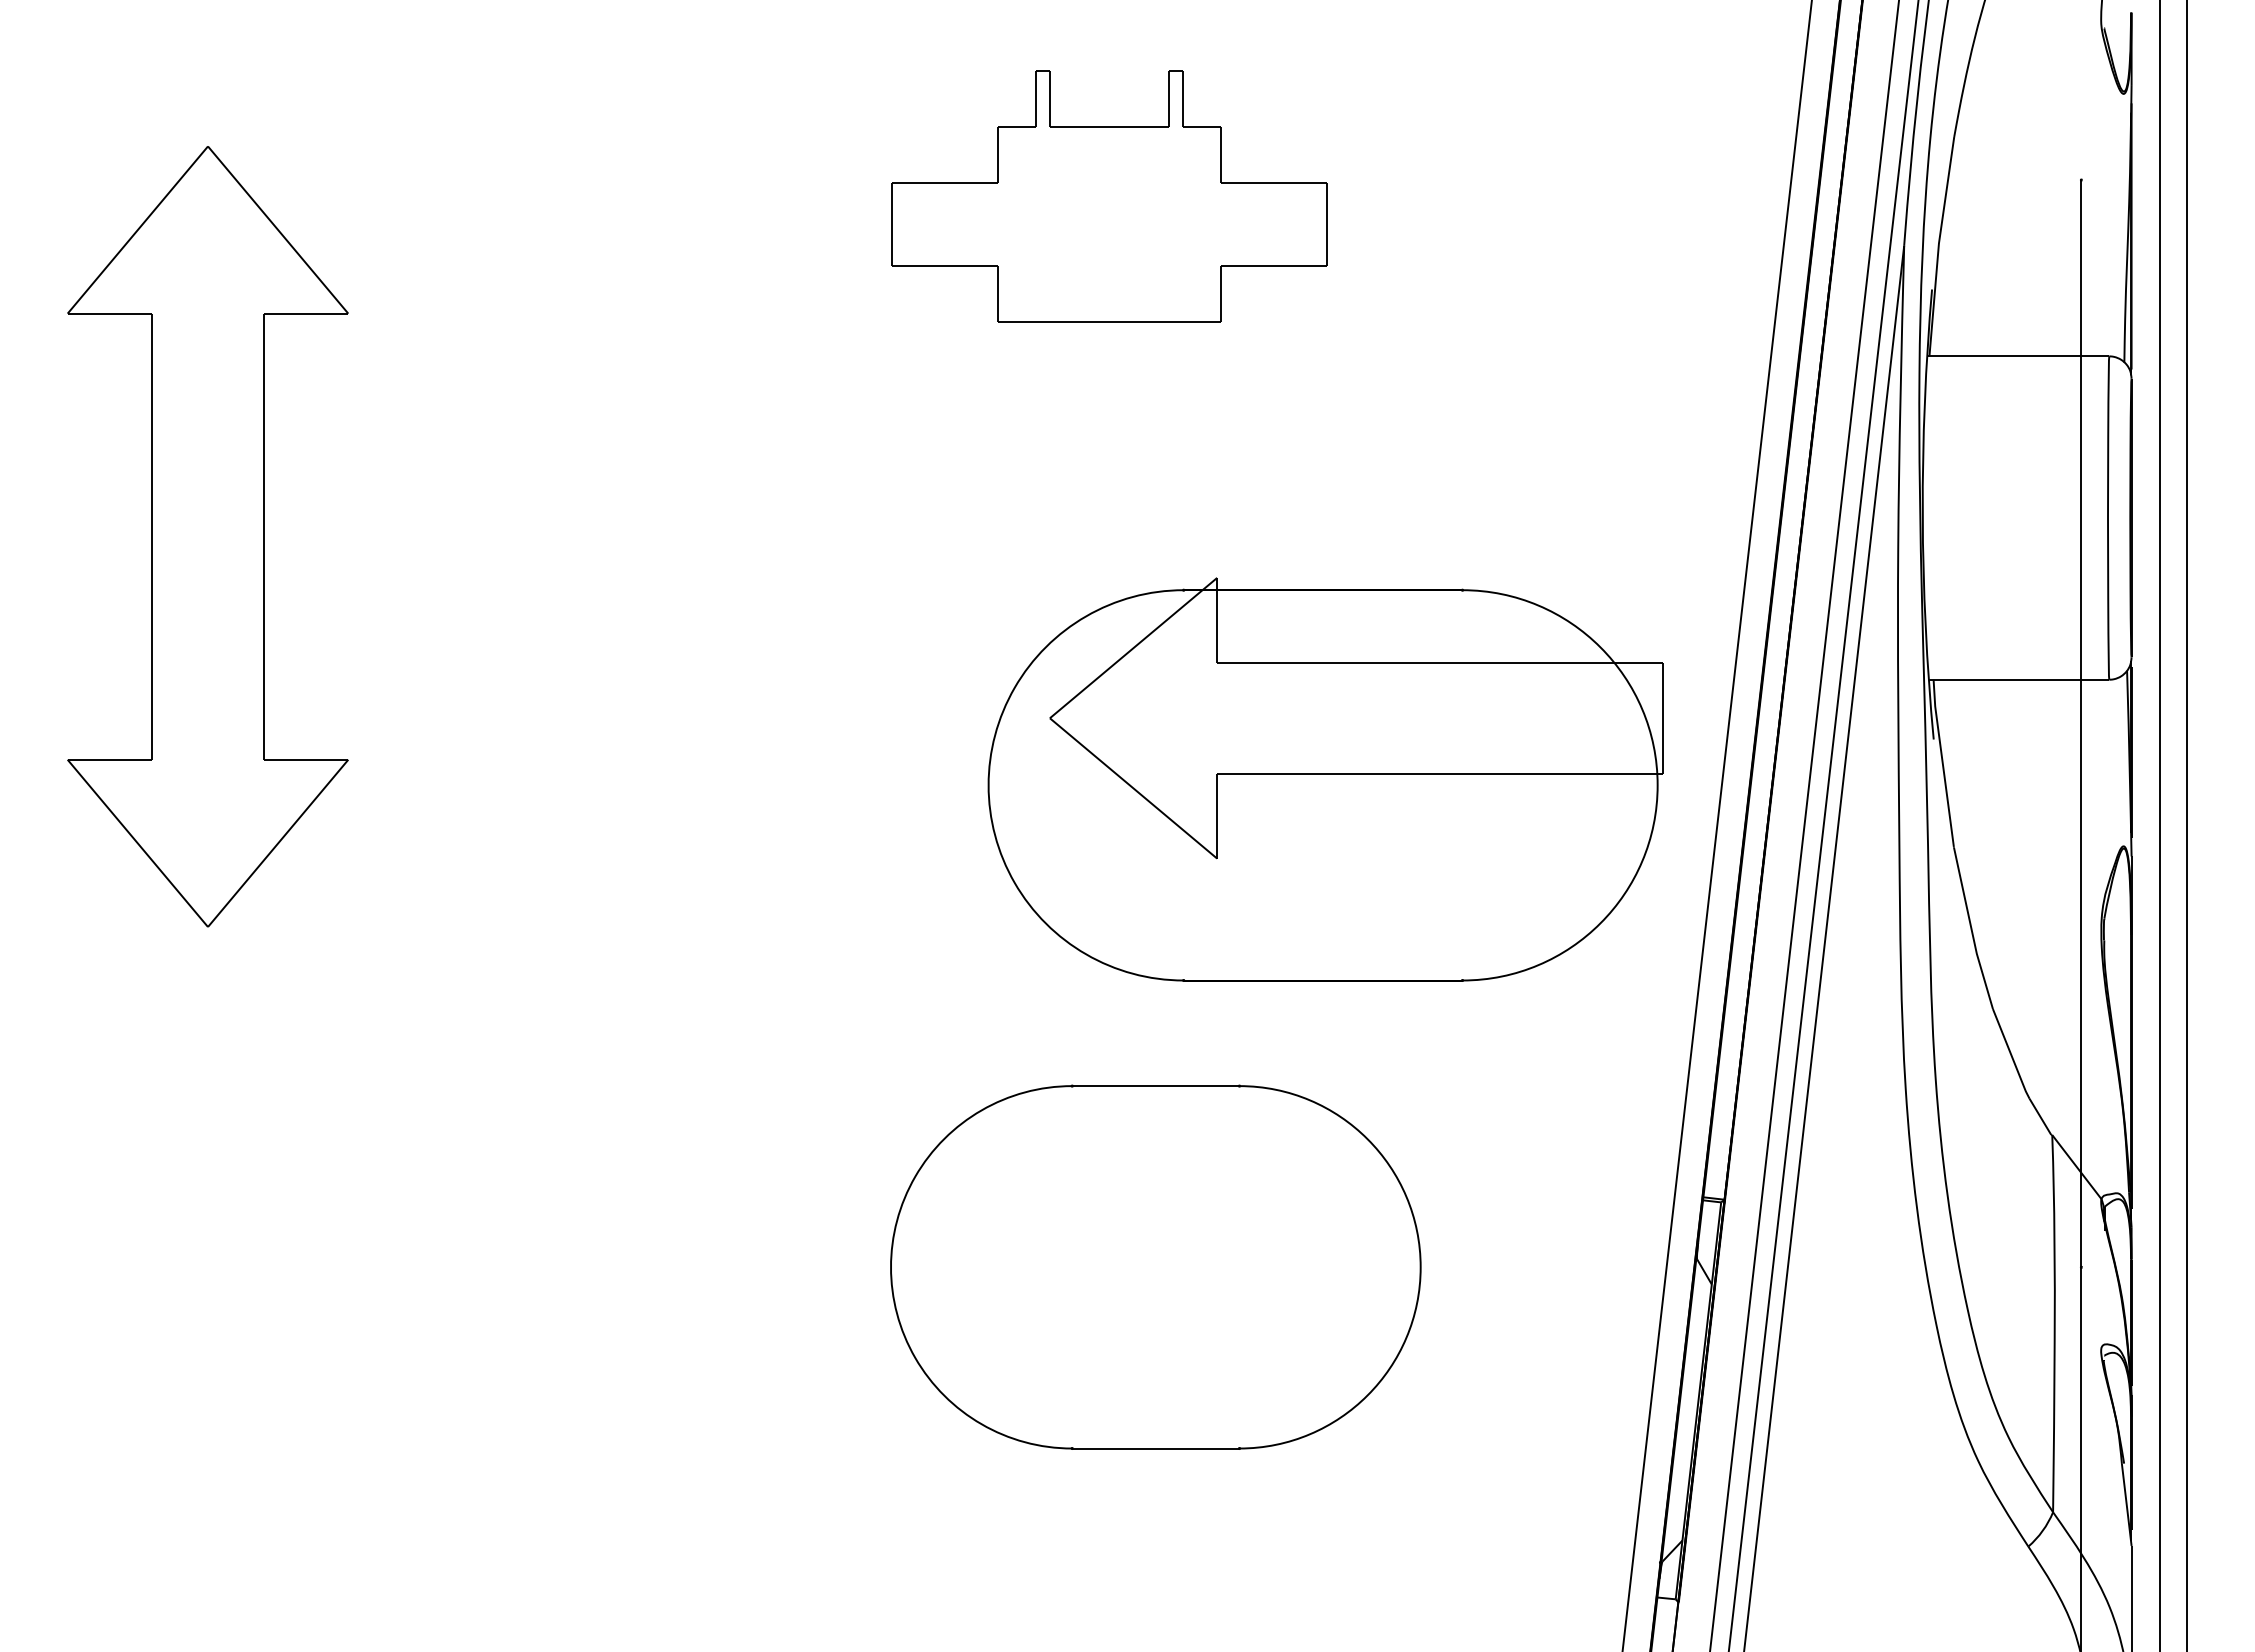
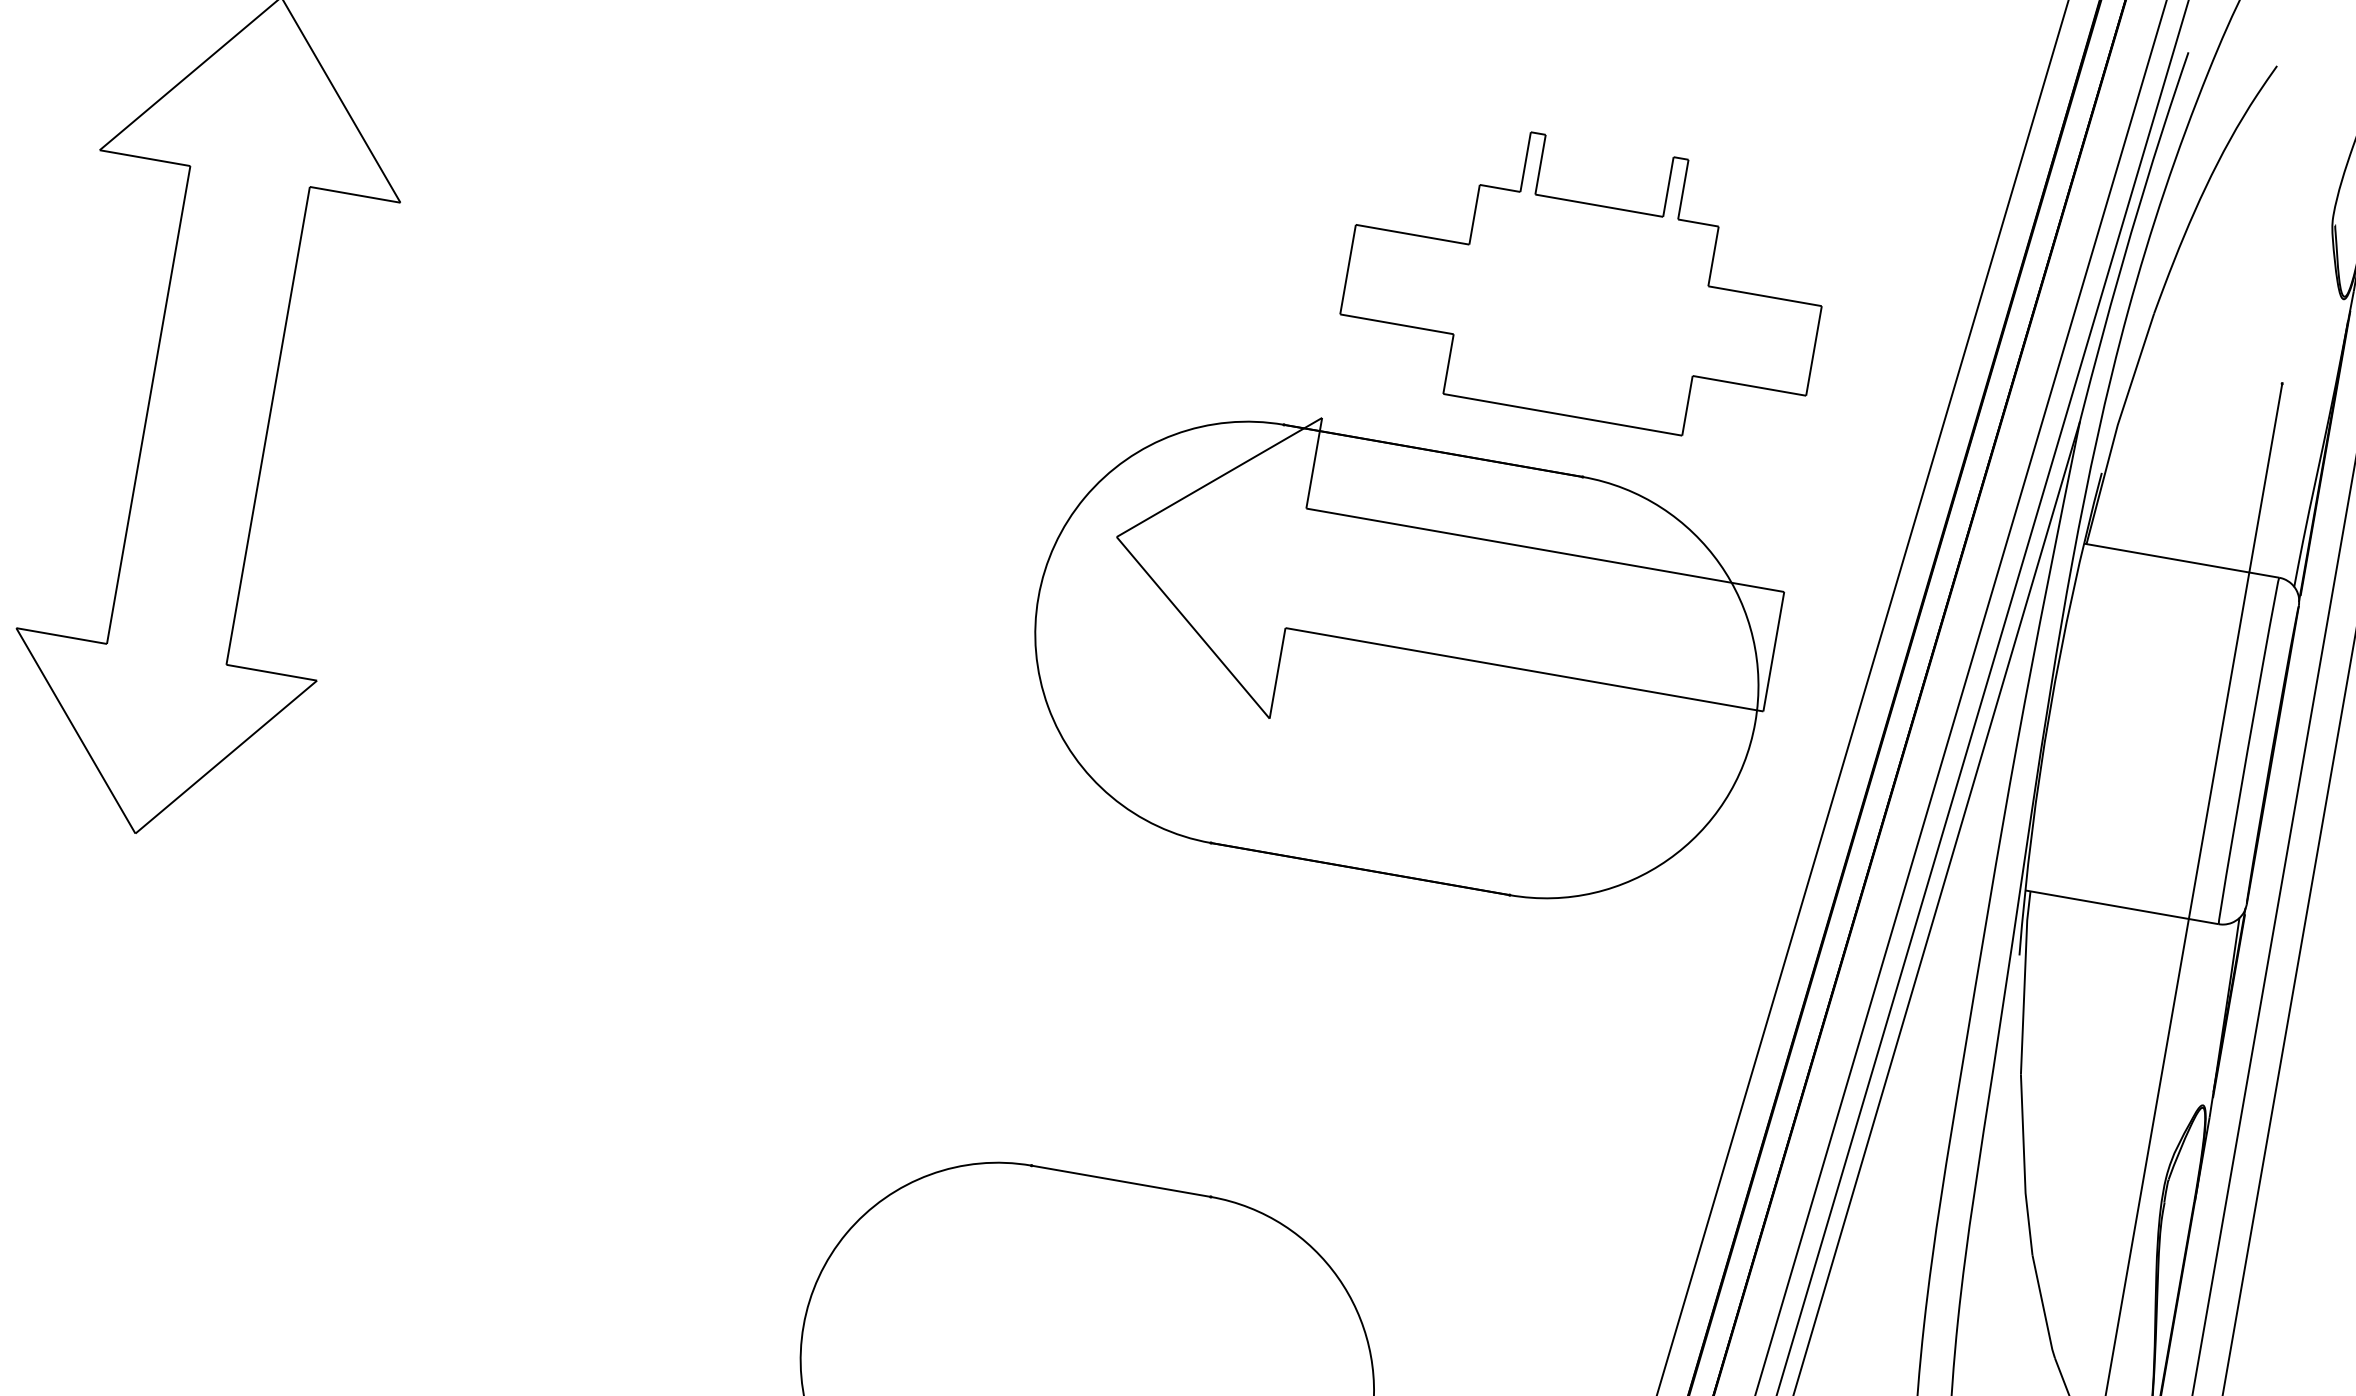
part: (1109, 196) -> (1586, 280), moved
part: (1325, 779) -> (1400, 654), moved

